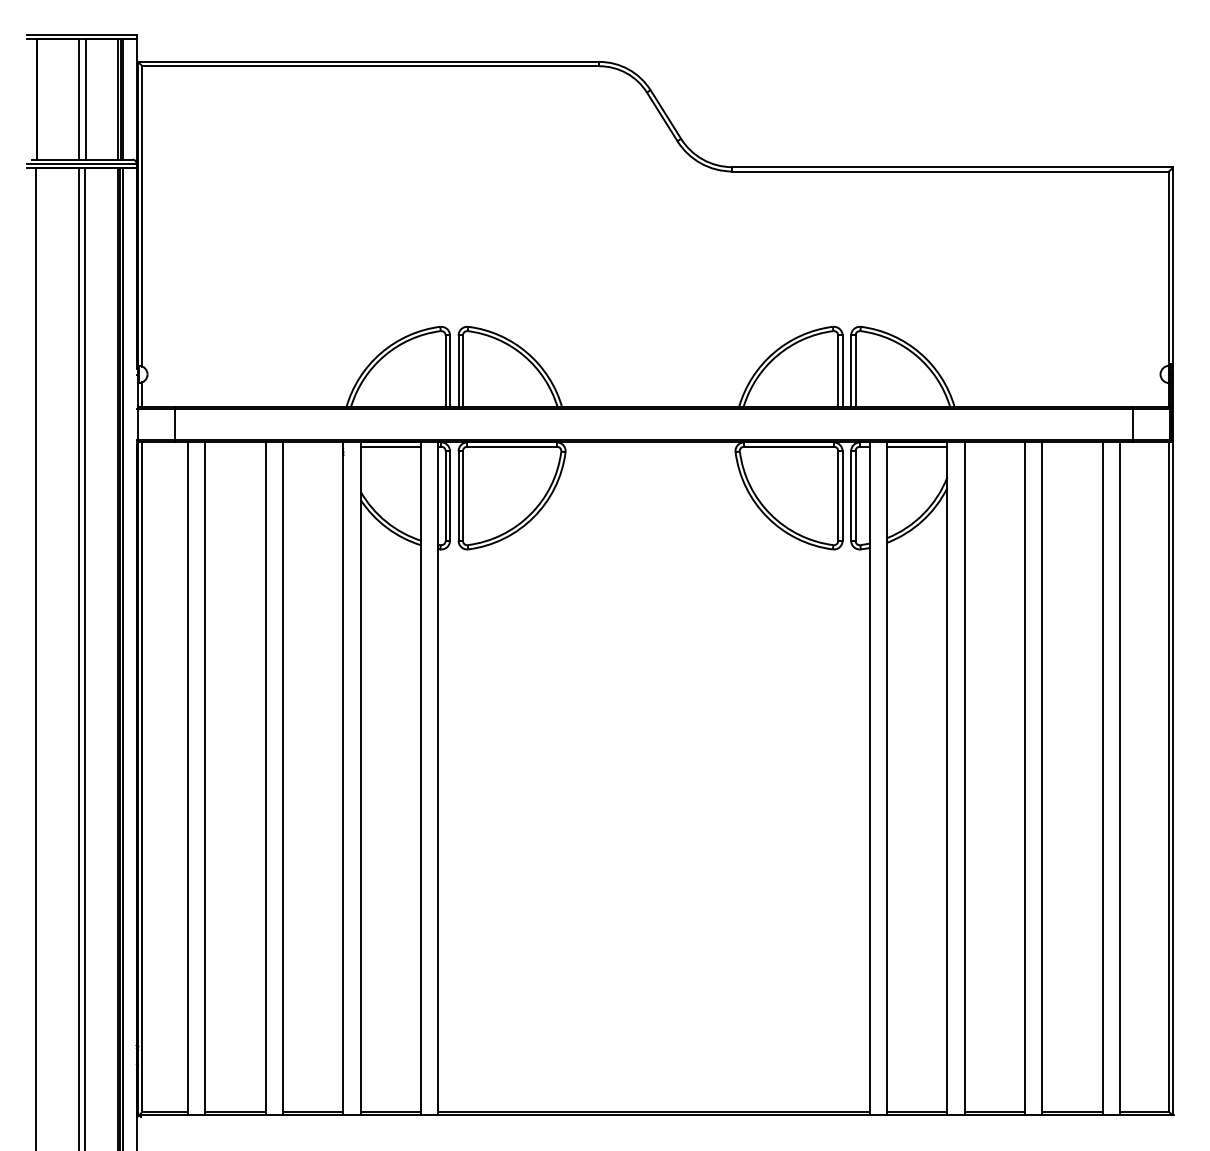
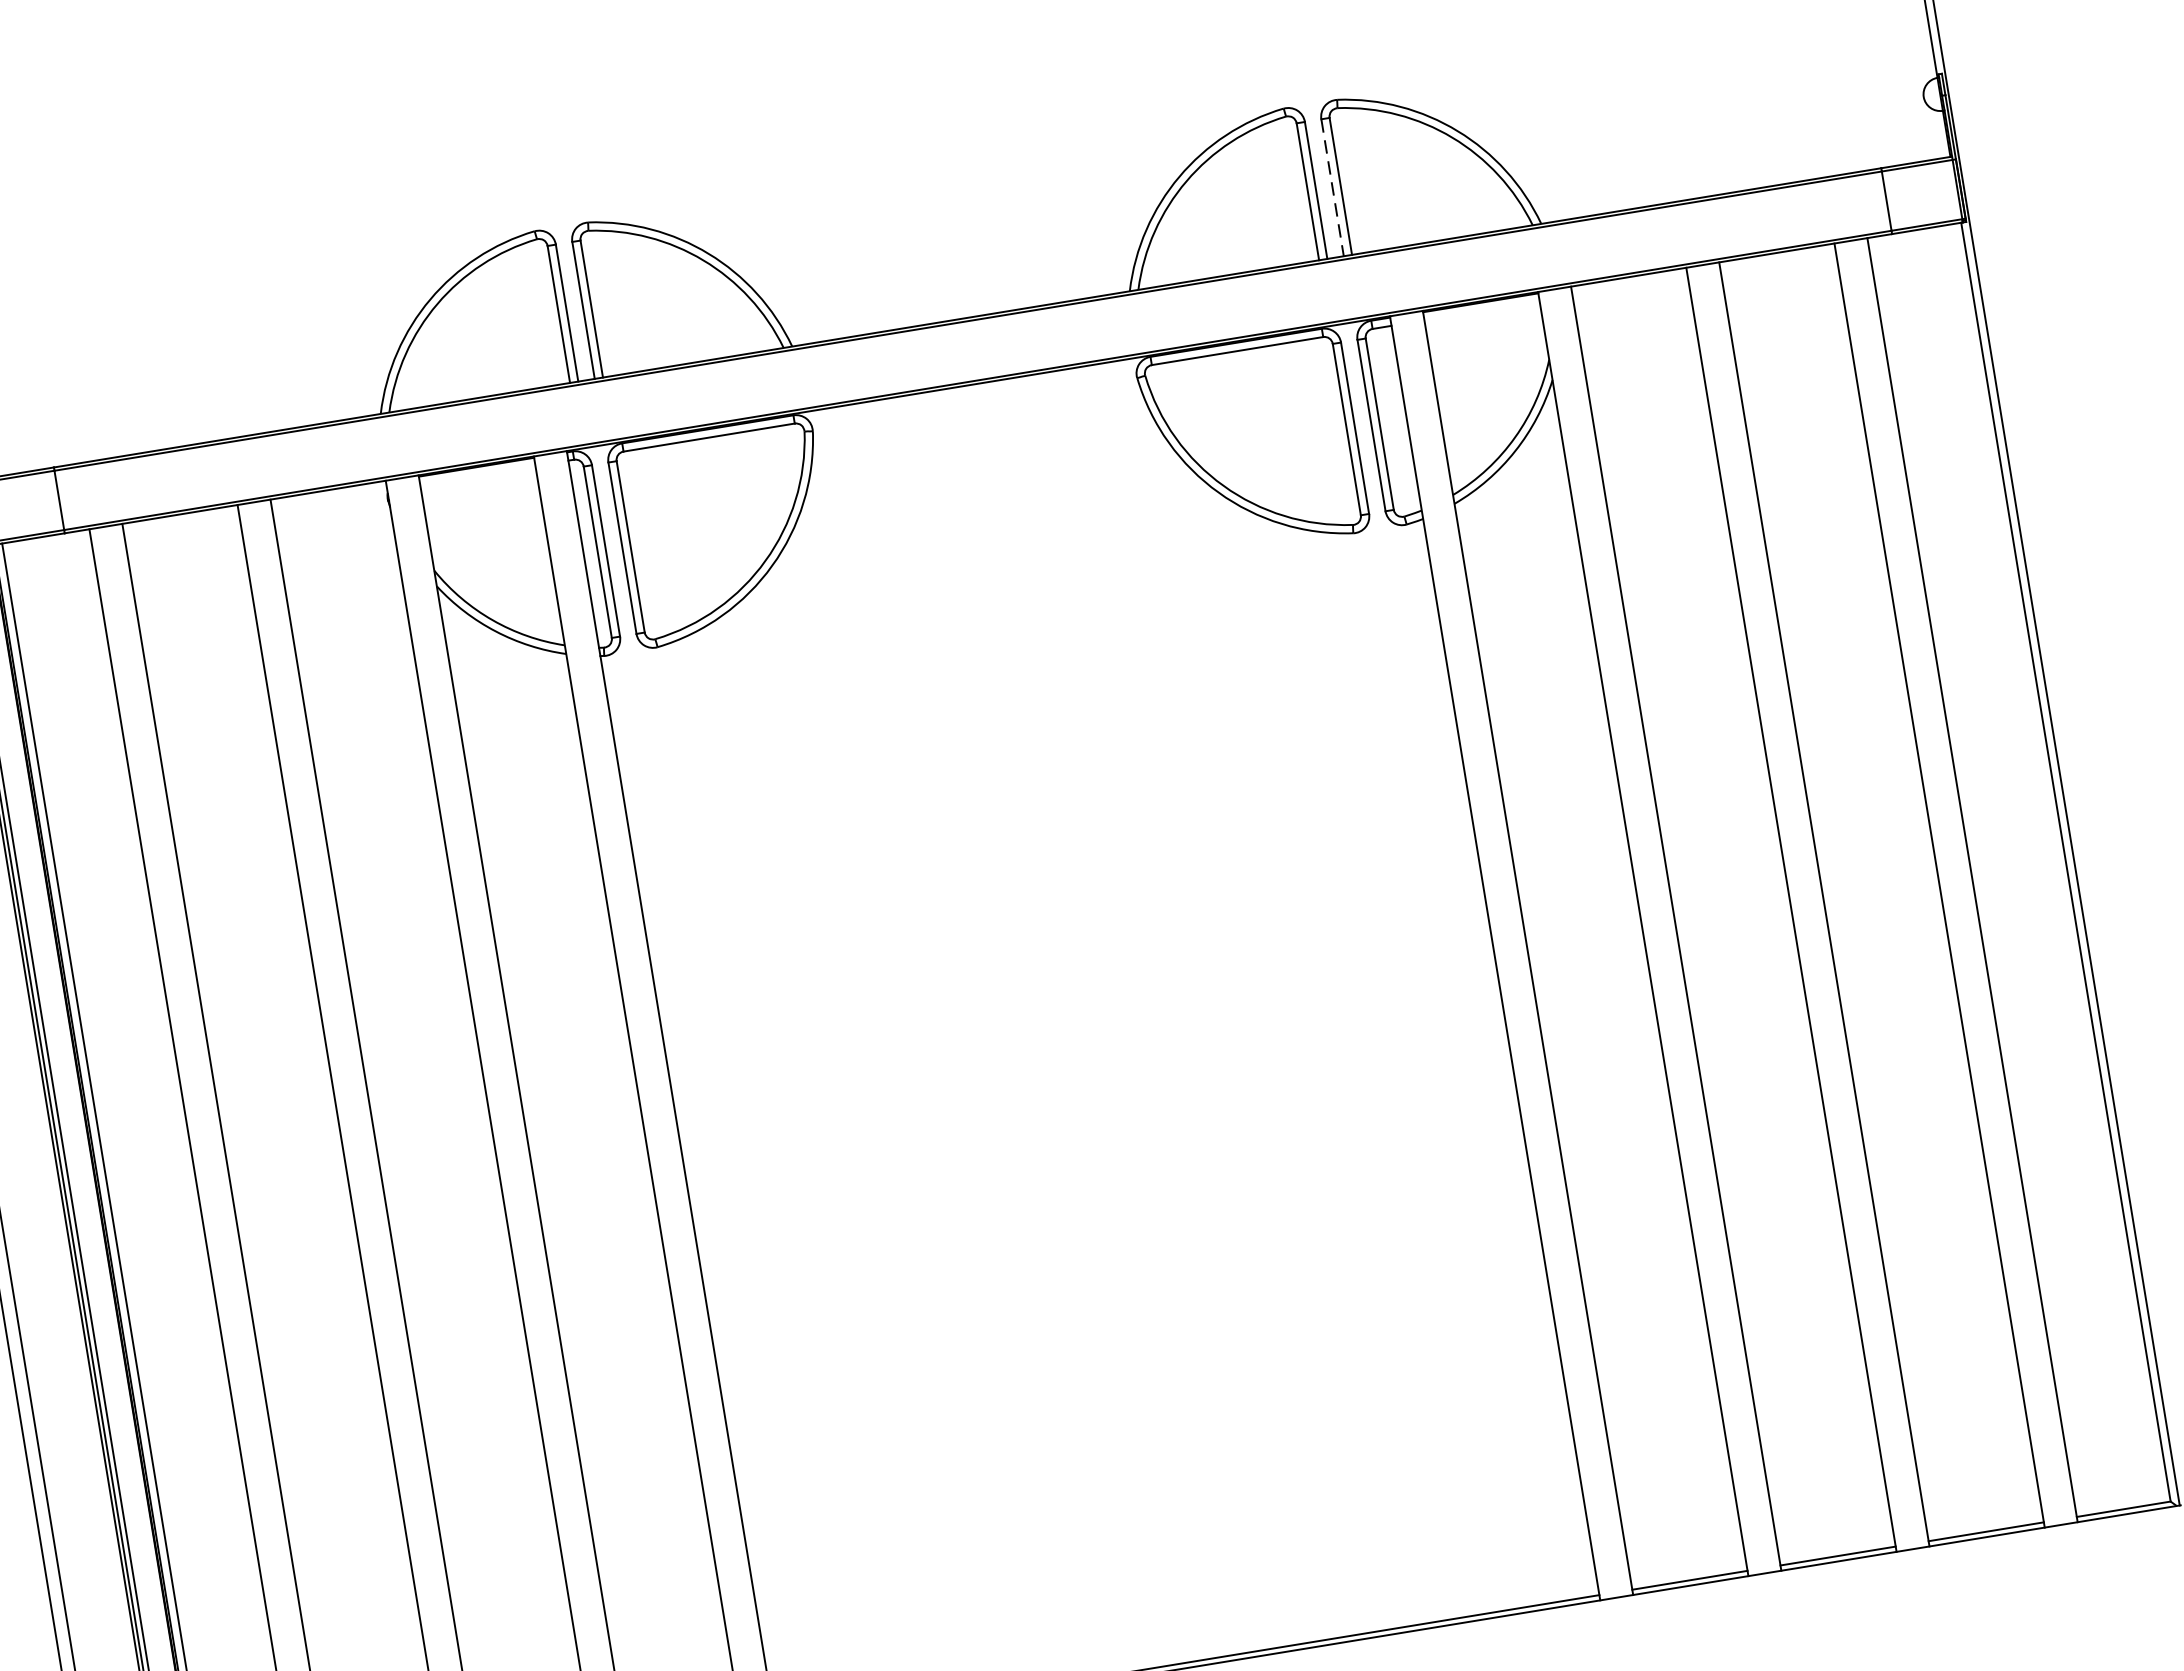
line: (851, 371) -> (1333, 187), solid -> dashed
line: (390, 446) -> (477, 475), removed
line: (917, 446) -> (1482, 310), removed

